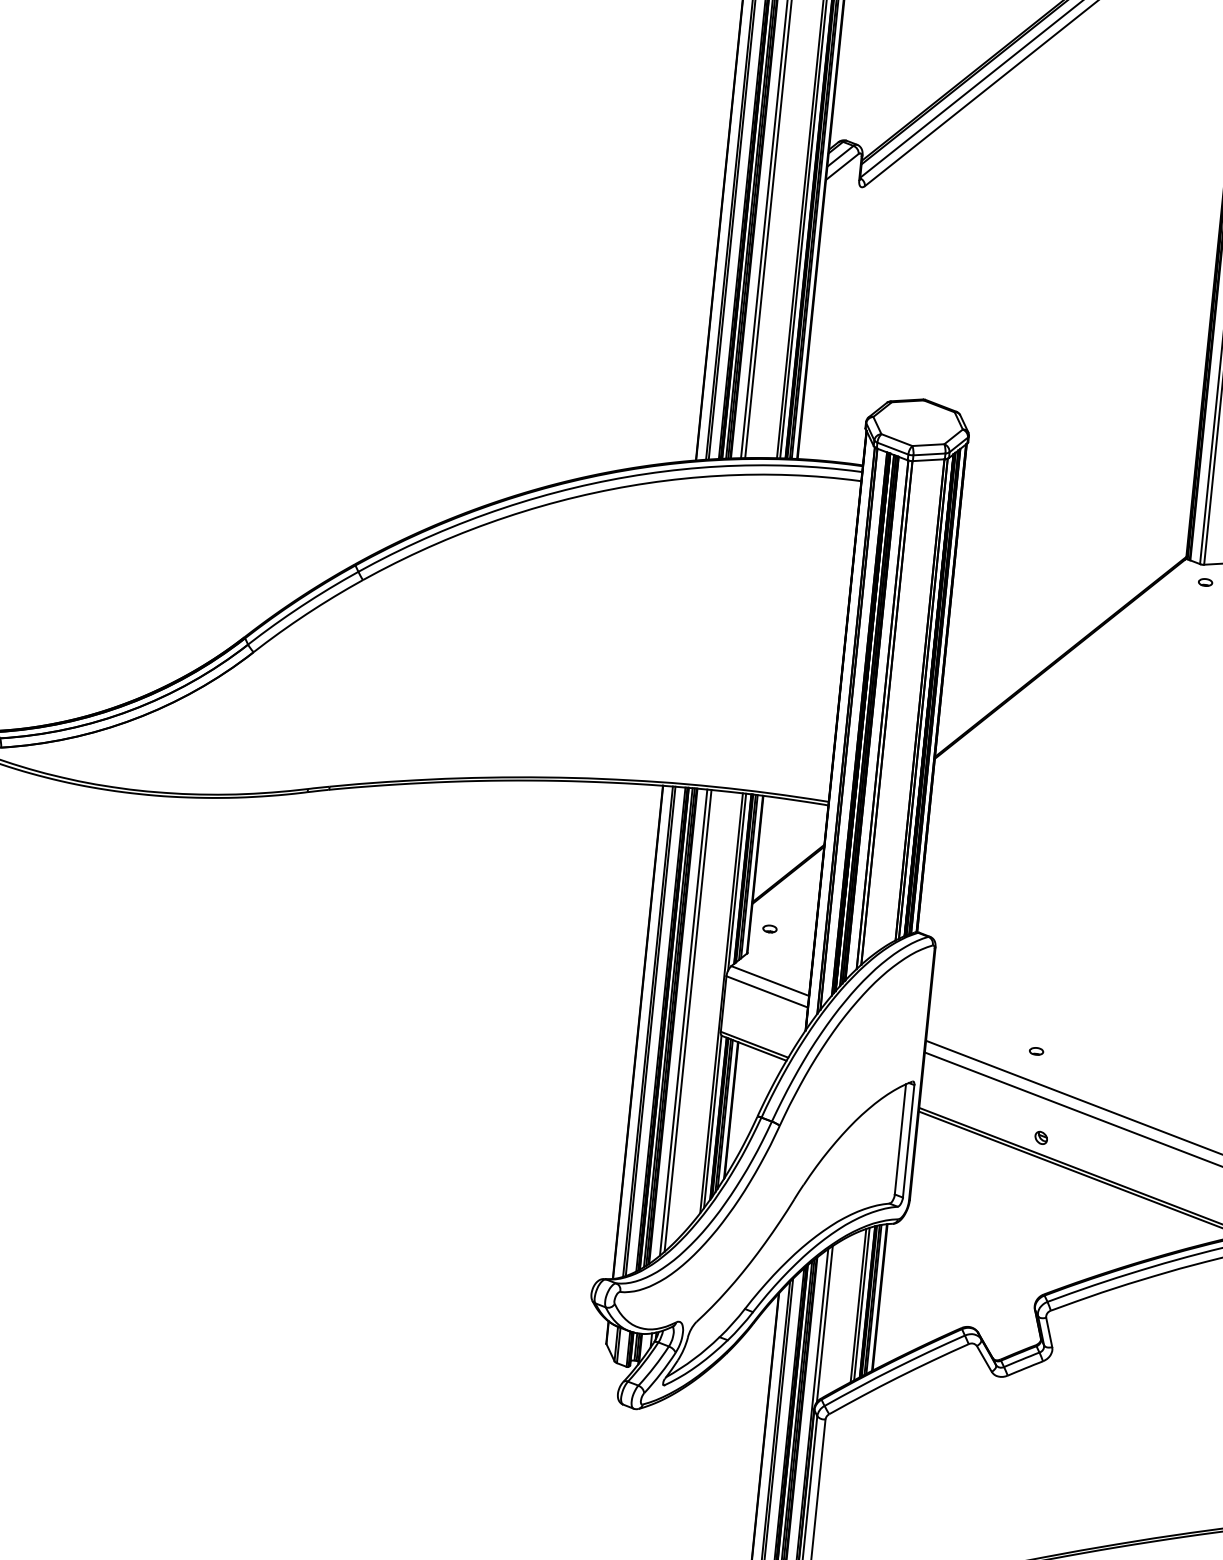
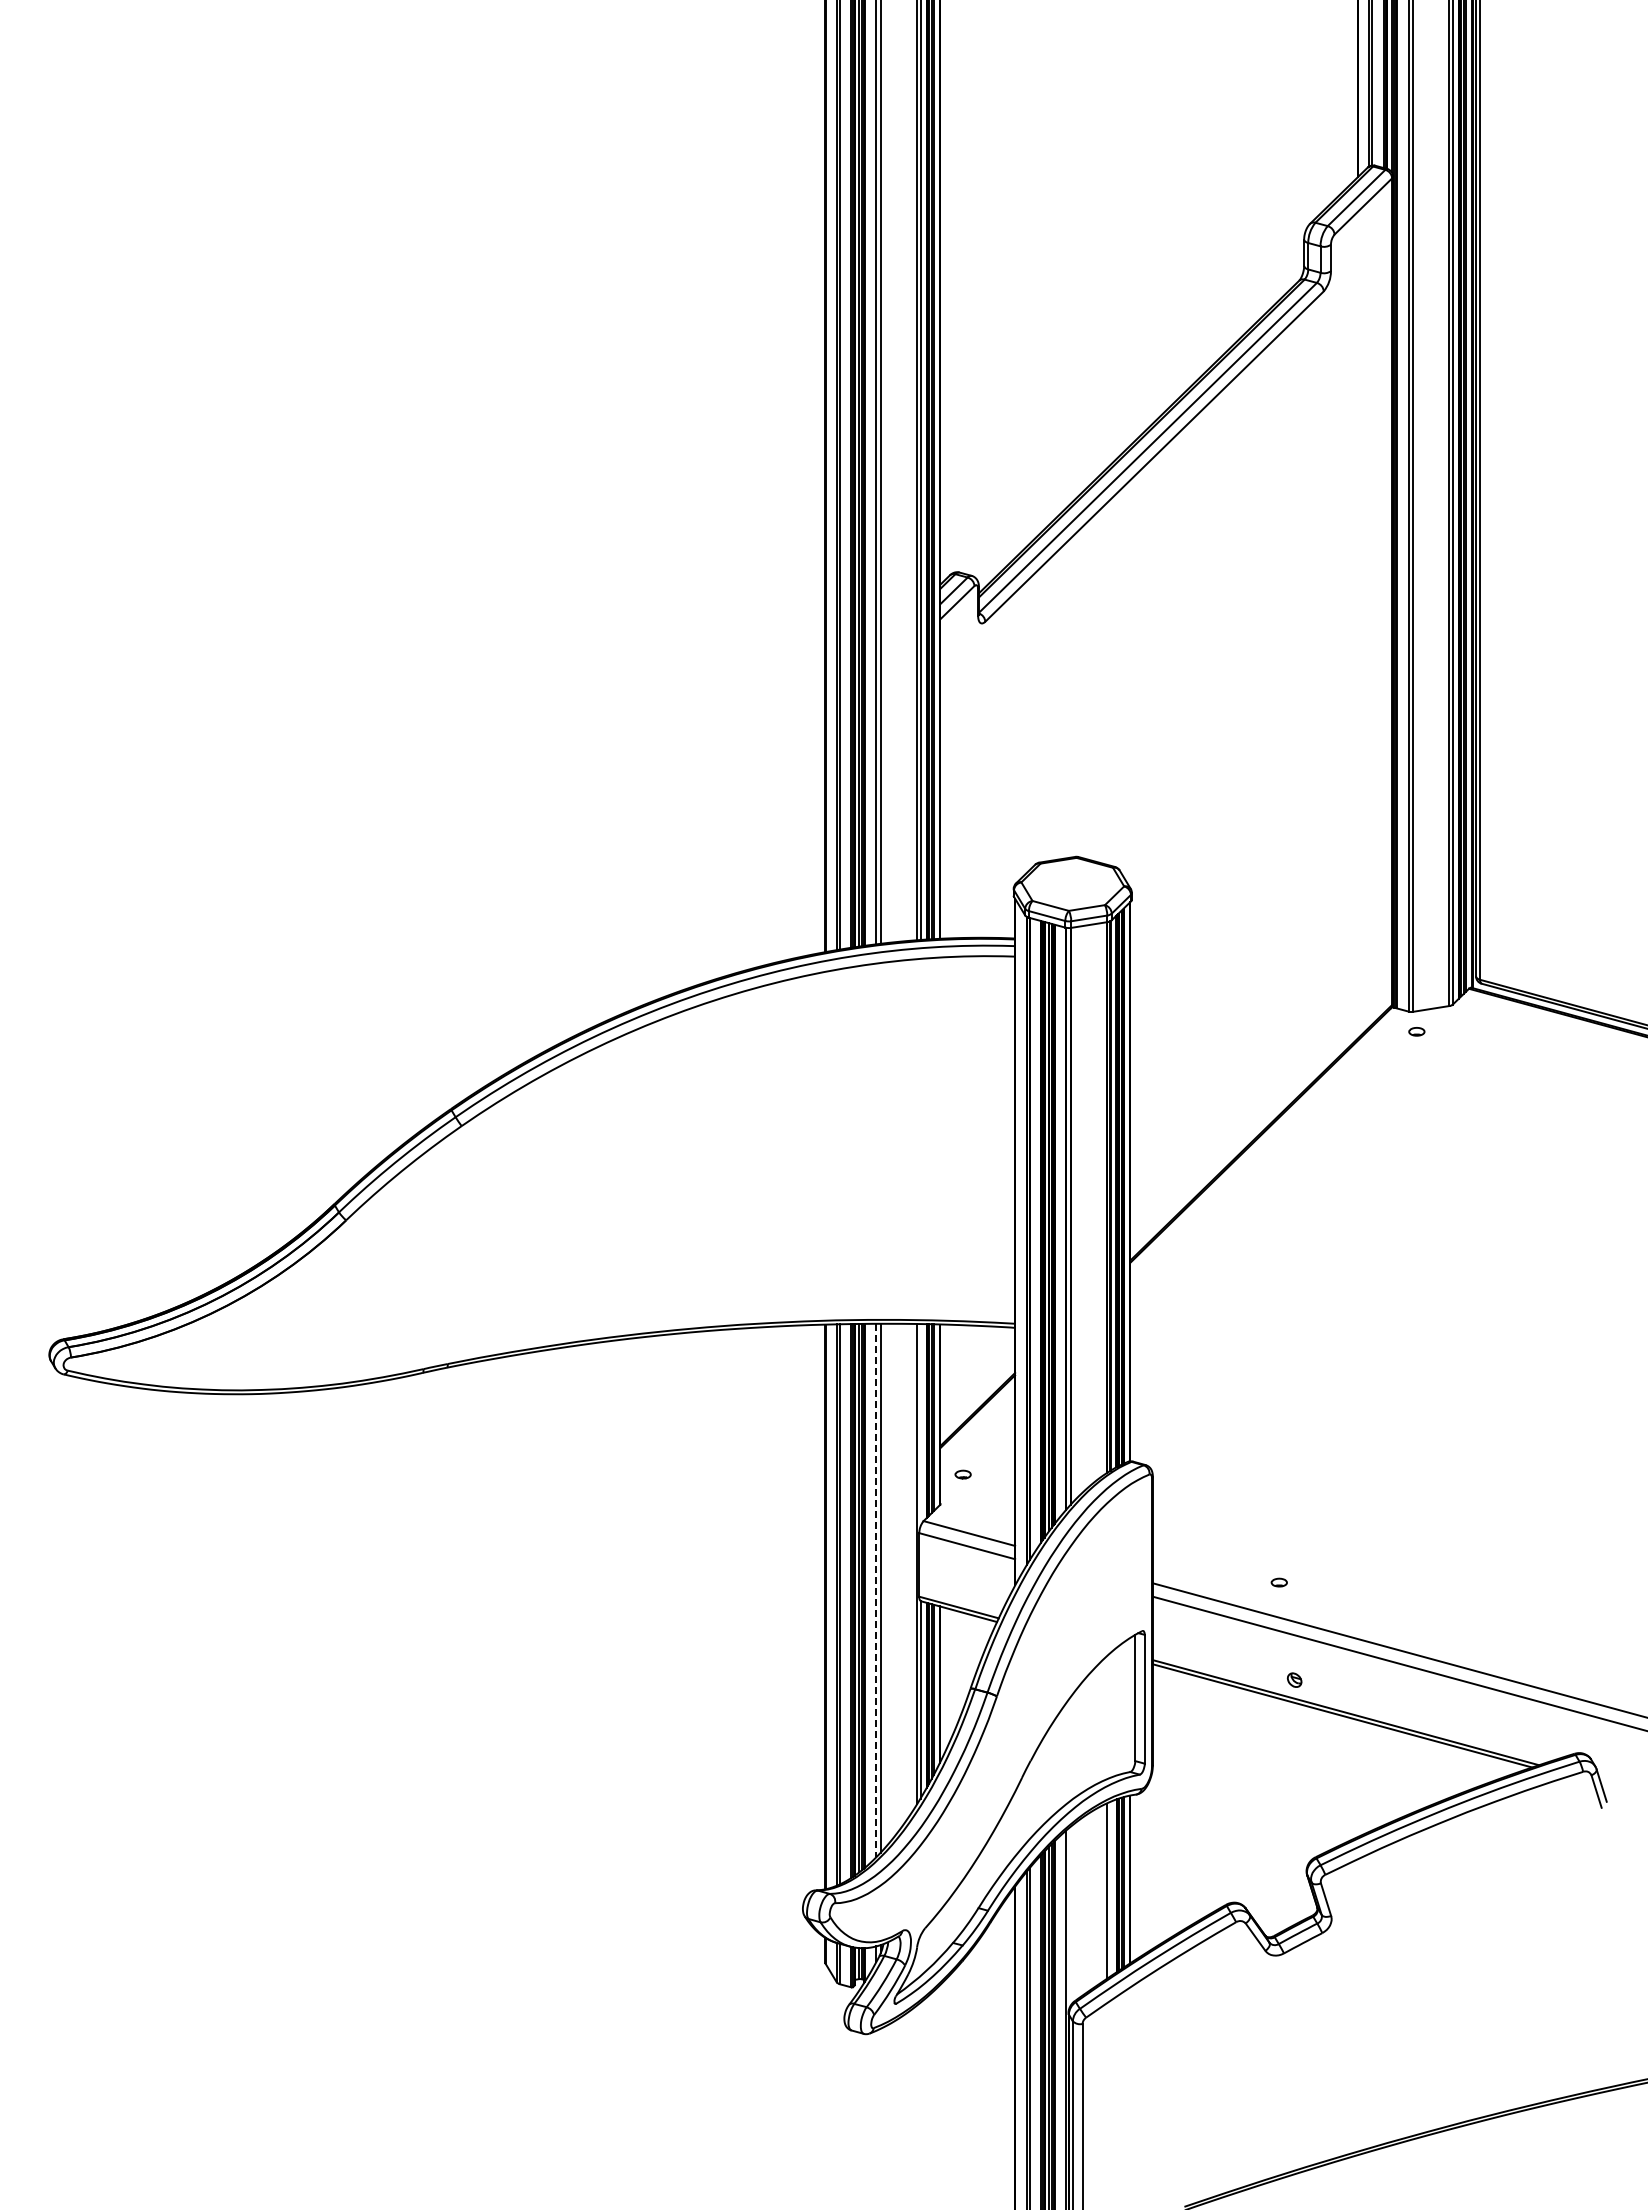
line: (737, 882) -> (920, 1425), removed
line: (684, 1022) -> (876, 1590), solid -> dashed
line: (861, 1303) -> (1110, 1888), removed
line: (824, 1323) -> (1070, 1915), removed

